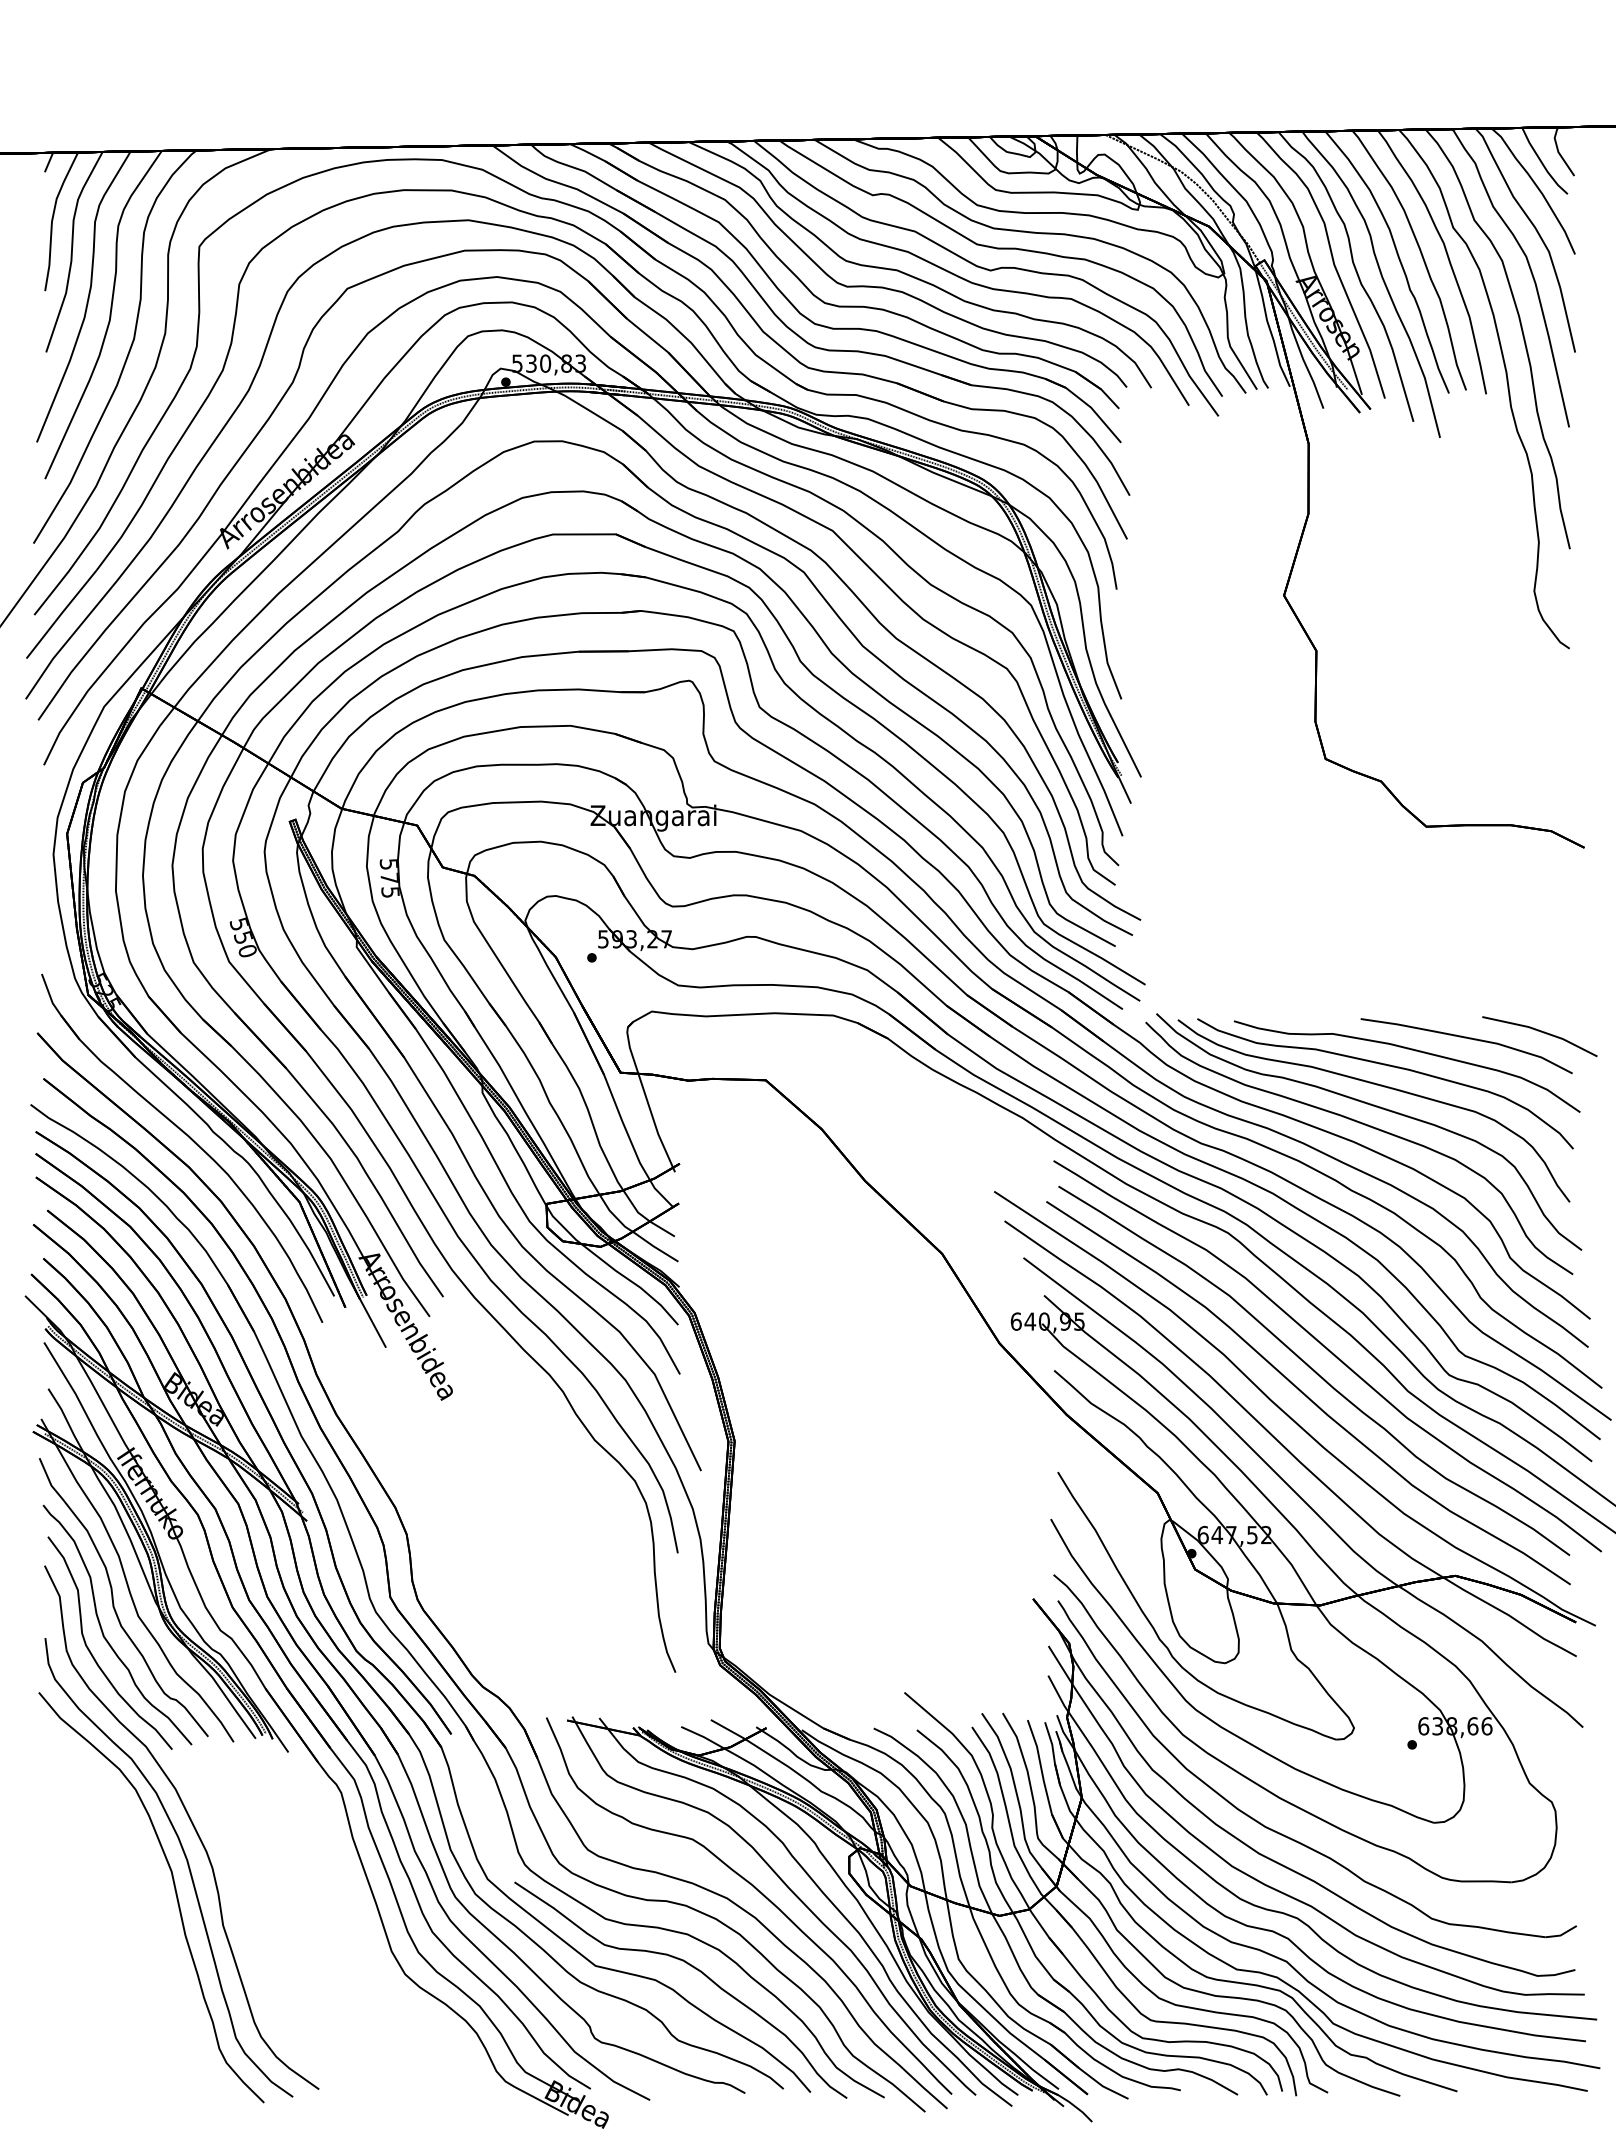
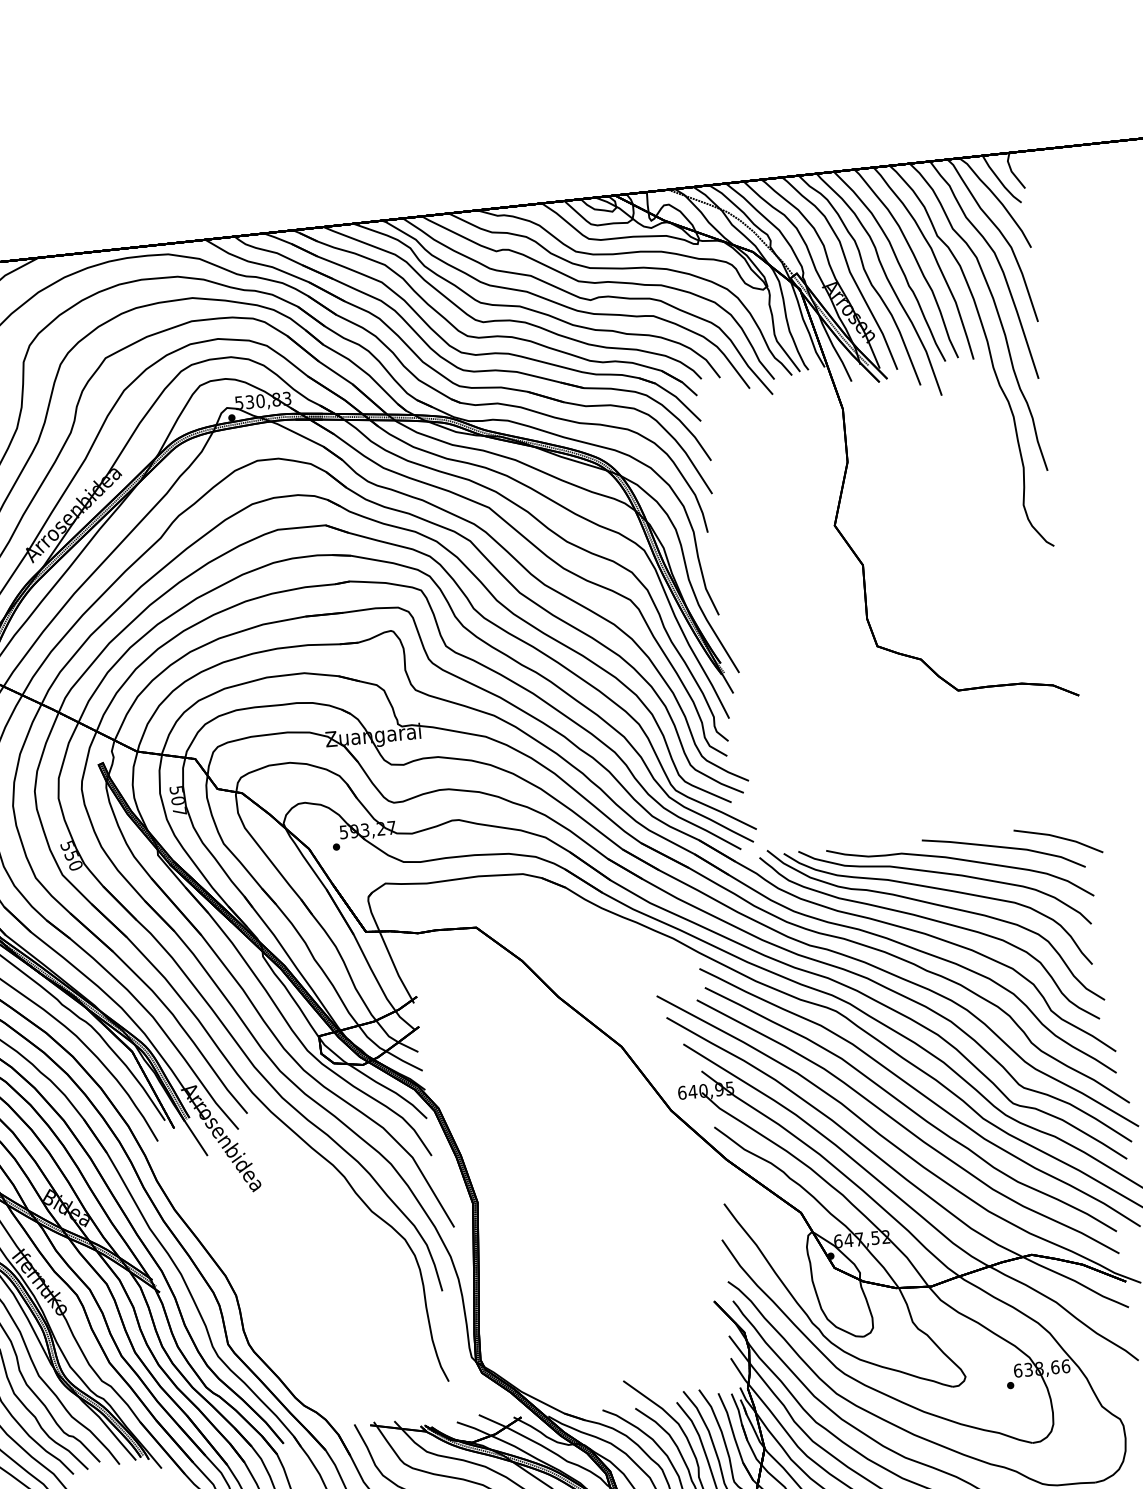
text: (389, 884) -> (178, 805), 575 -> 507

